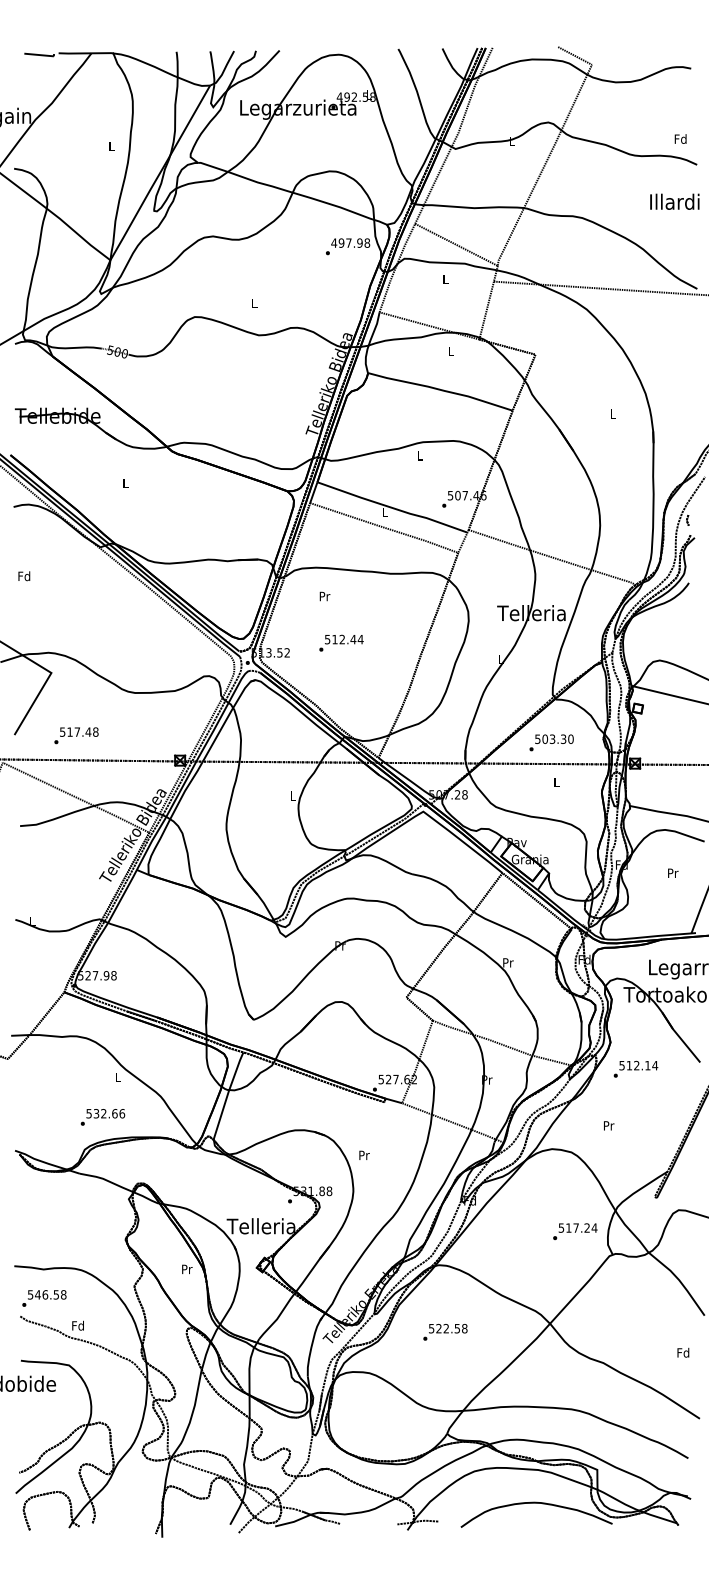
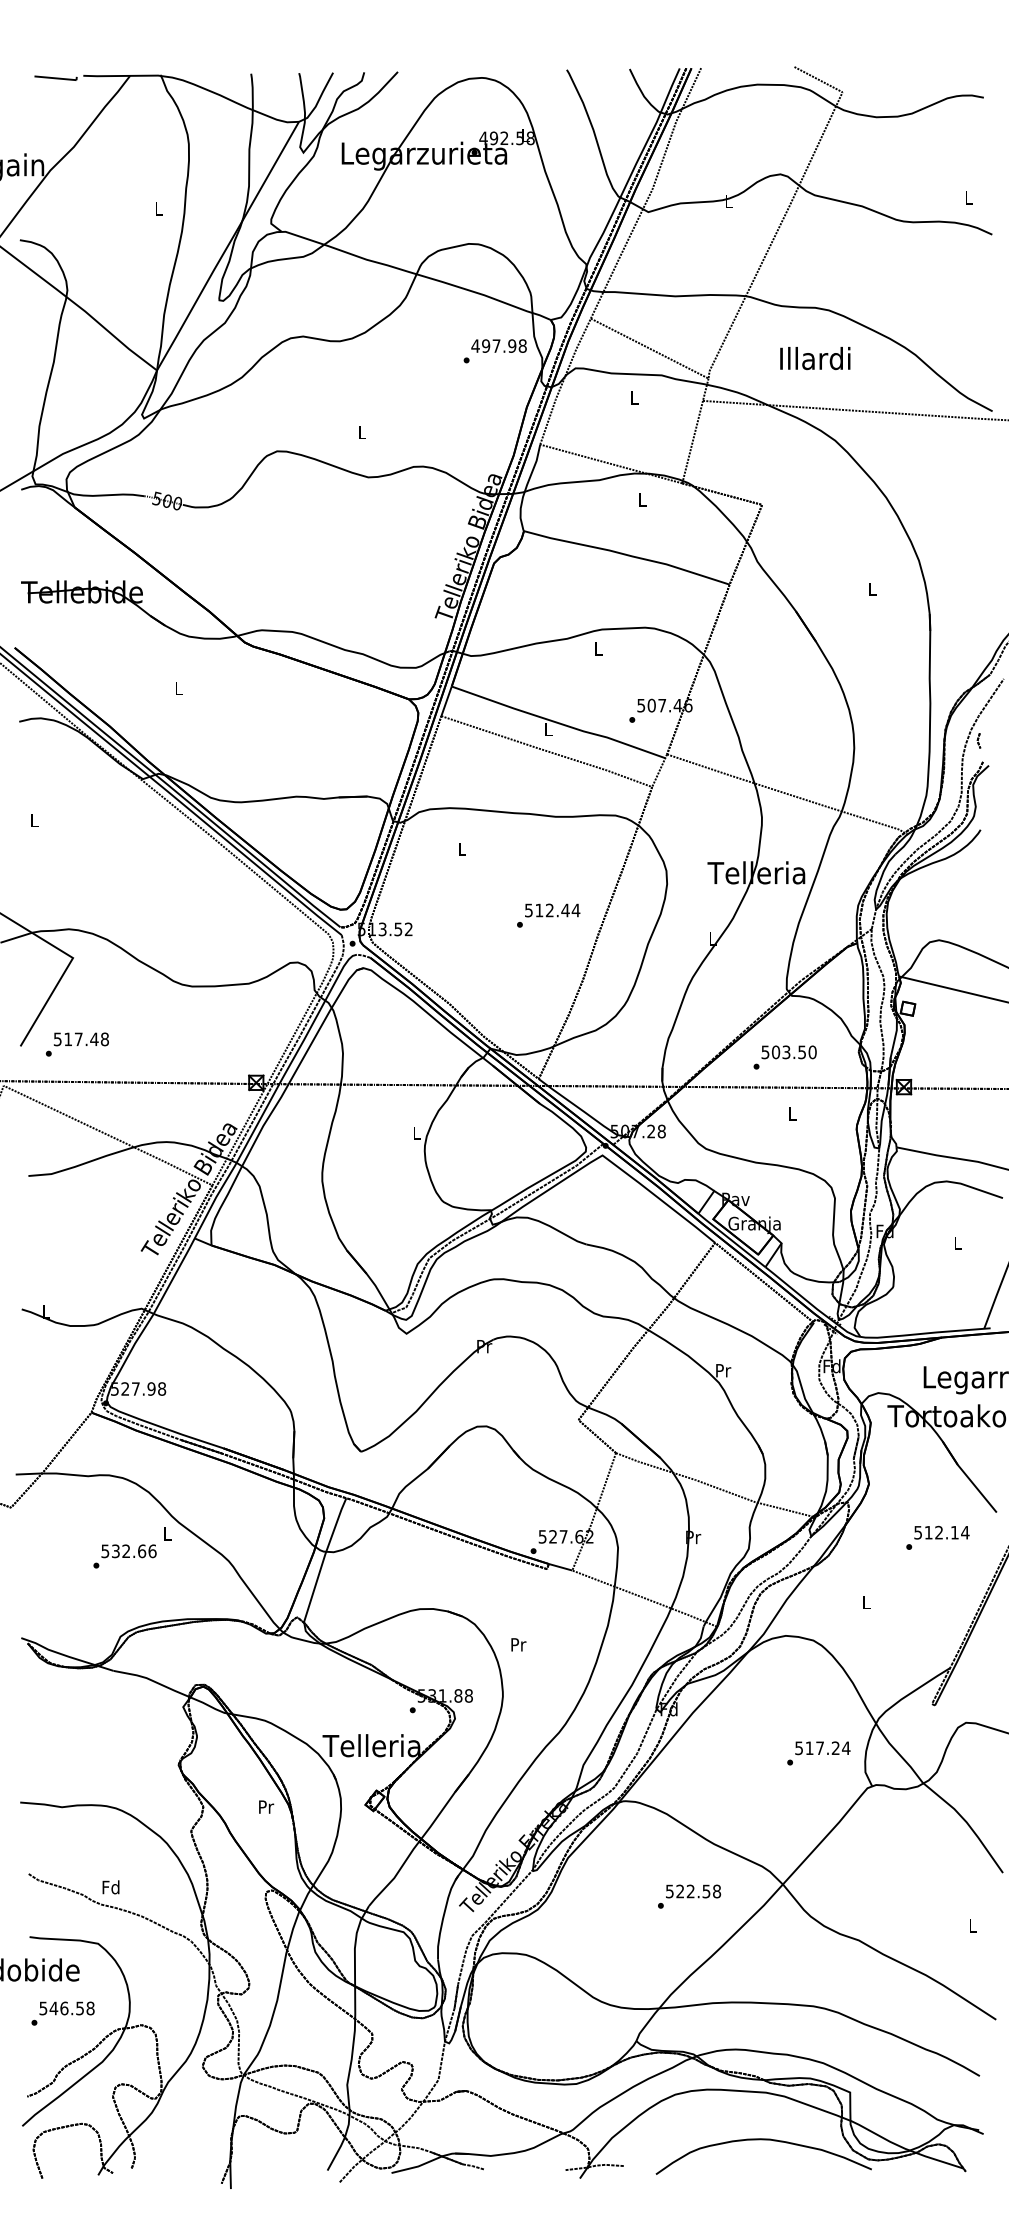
text: (680, 138) -> (968, 197), Fd -> L
text: (674, 201) -> (814, 358), moved
text: (24, 576) -> (34, 820), Fd -> L
text: (324, 596) -> (461, 849), Pr -> L
text: (341, 642) -> (548, 914), moved
text: (76, 735) -> (77, 1044), moved
text: (563, 738) -> (802, 1051), 503.30 -> 503.50
text: (673, 872) -> (958, 1242), Pr -> L
text: (635, 1068) -> (937, 1536), moved
text: (102, 1117) -> (124, 1556), moved
text: (609, 1125) -> (867, 1602), Pr -> L
text: (44, 1298) -> (63, 2013), moved
text: (445, 1332) -> (689, 1896), moved
text: (683, 1352) -> (972, 1925), Fd -> L

